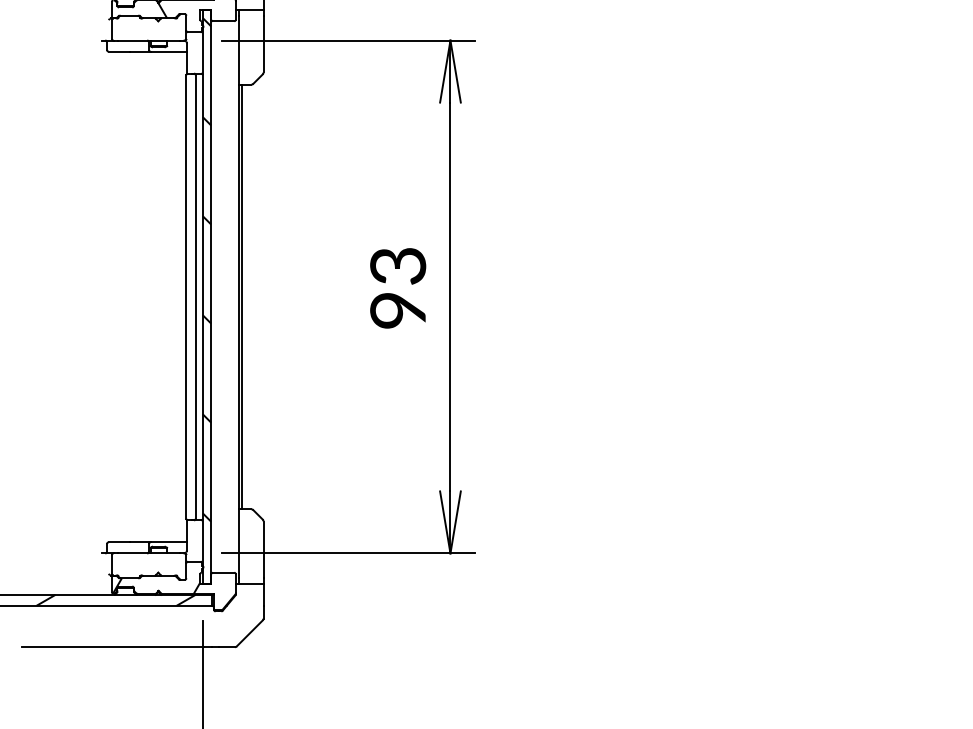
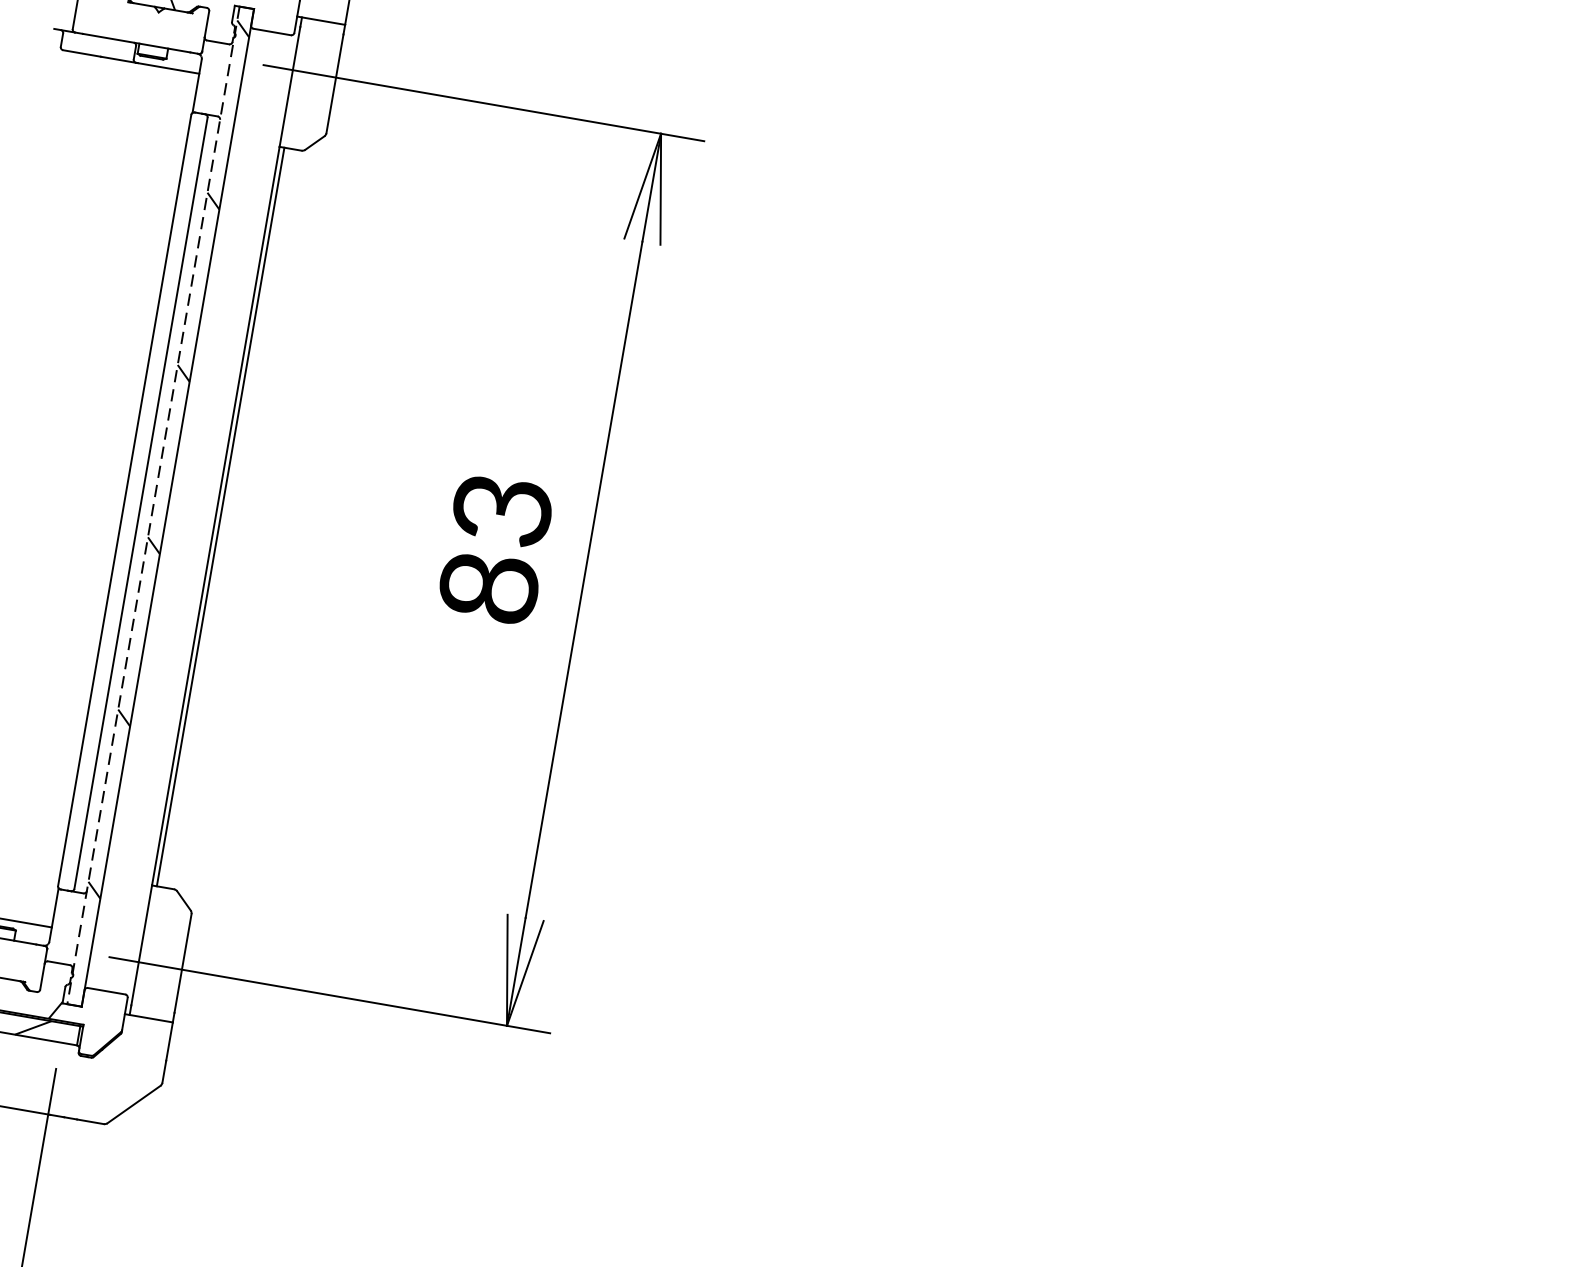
line: (202, 297) -> (152, 506), solid -> dashed
text: (399, 310) -> (491, 587), 93 -> 83

